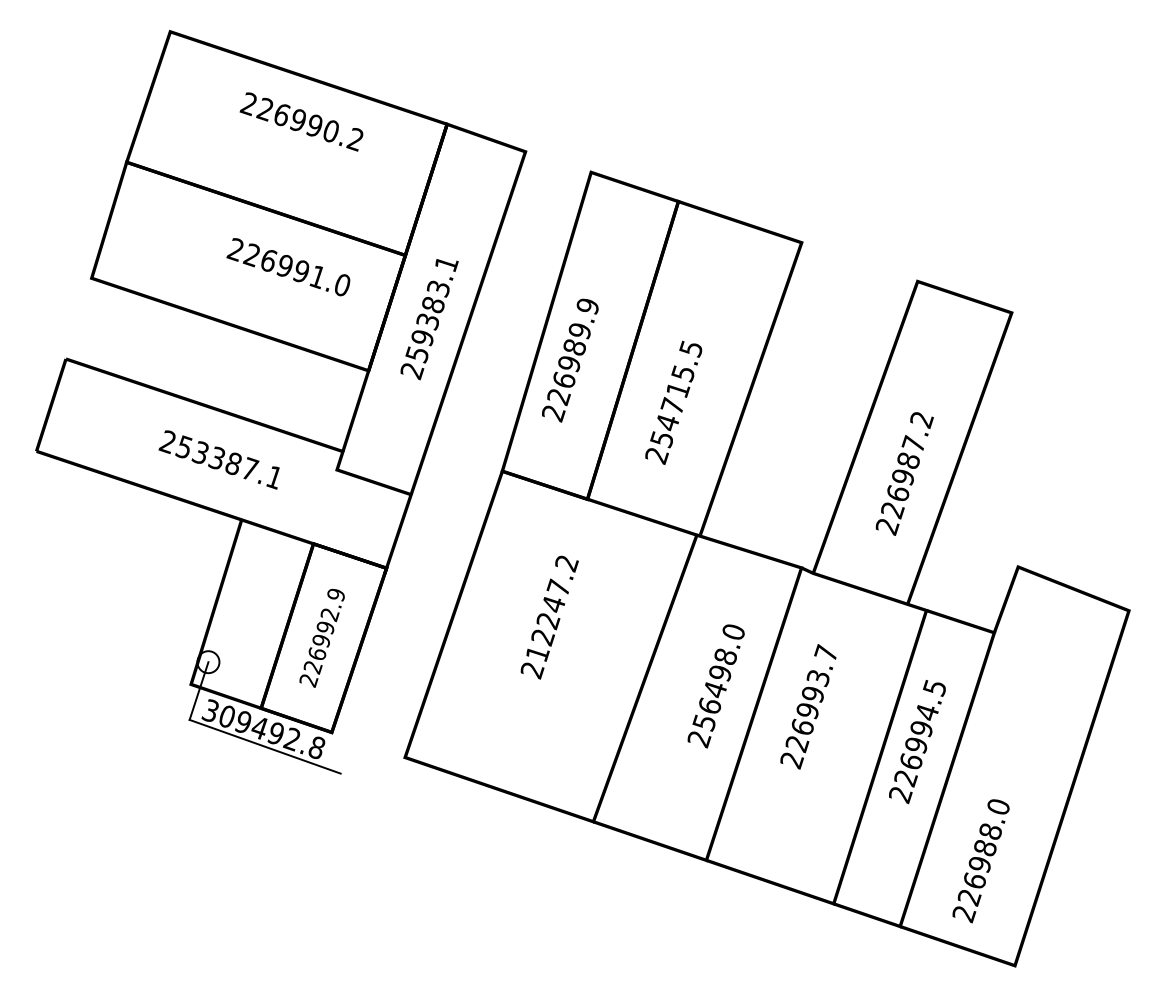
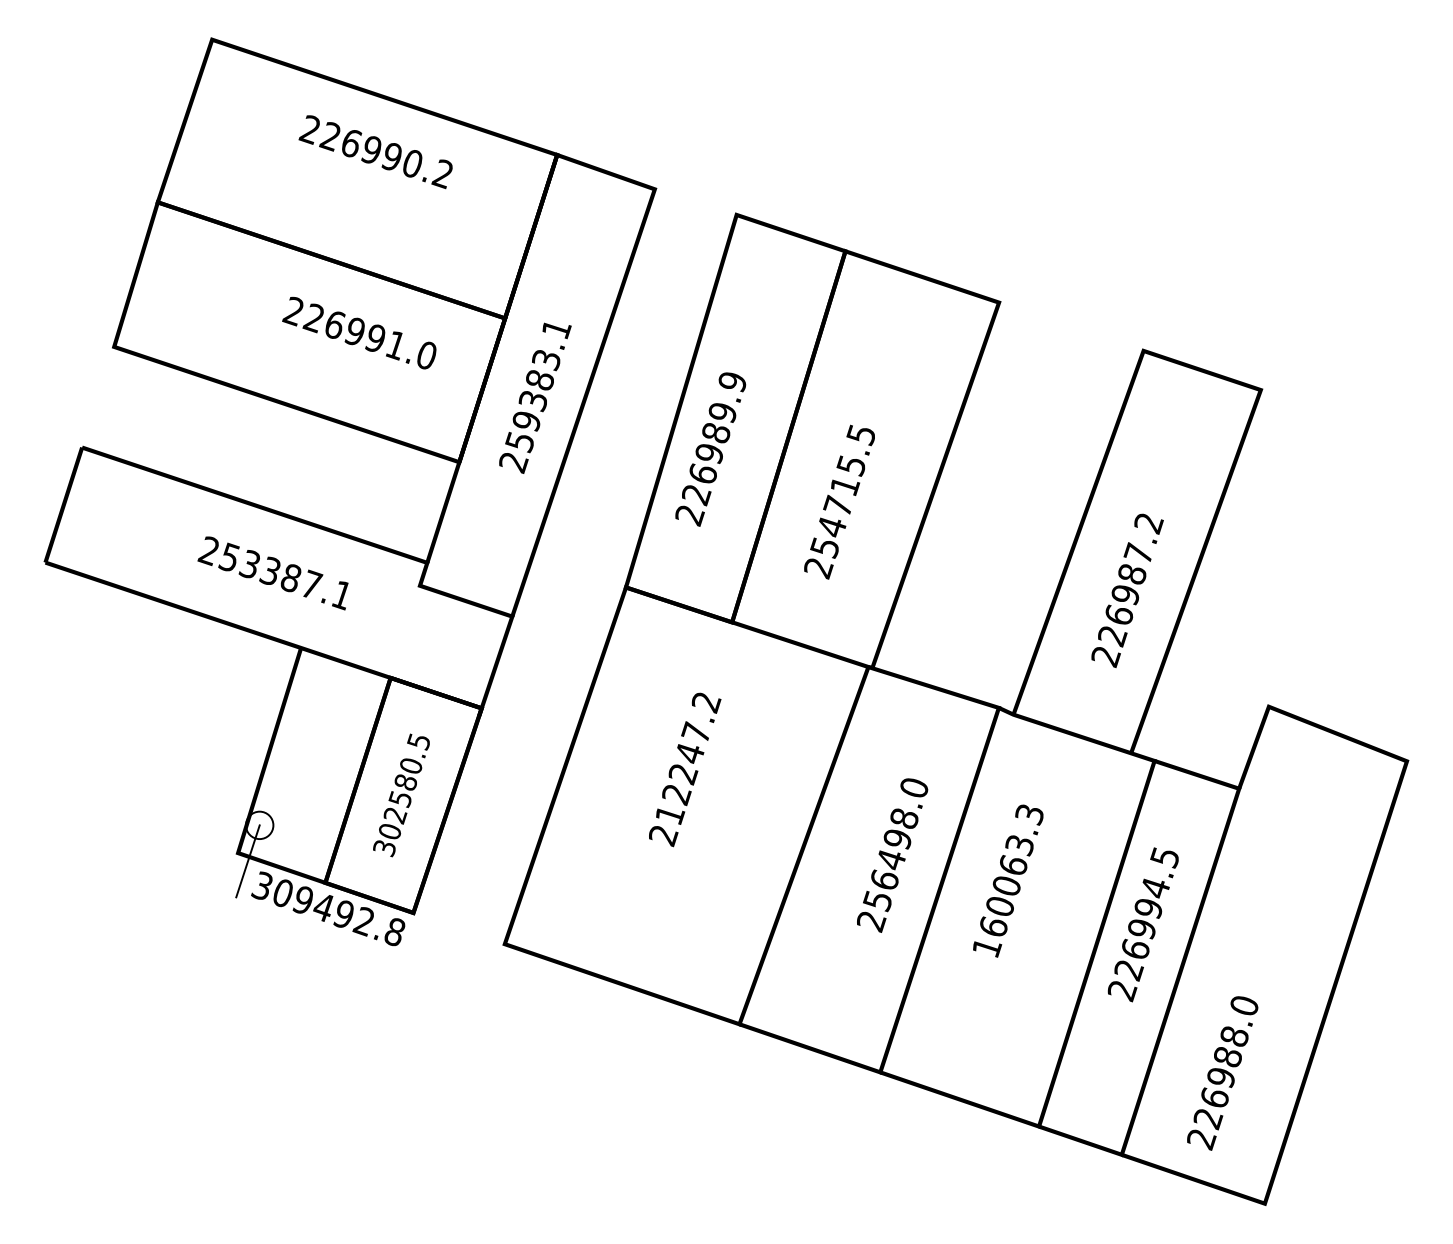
text: (321, 637) -> (400, 794), 226992.9 -> 302580.5
text: (808, 706) -> (1007, 880), 226993.7 -> 160063.3
line: (264, 746) -> (329, 930), removed

